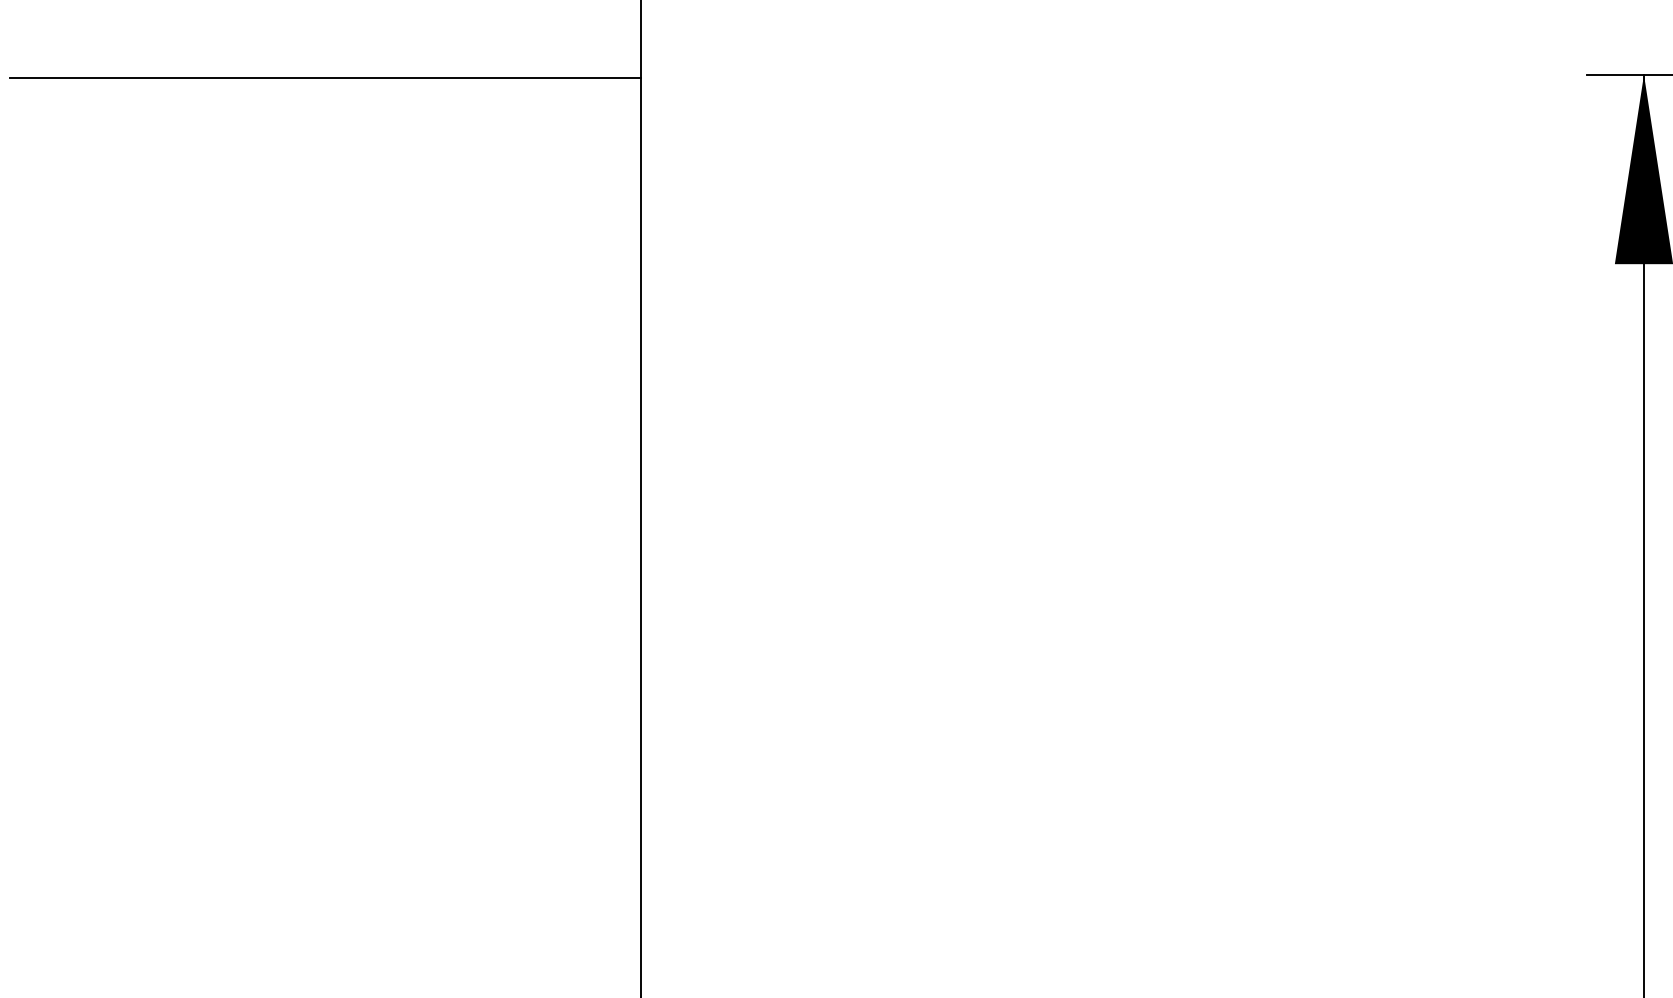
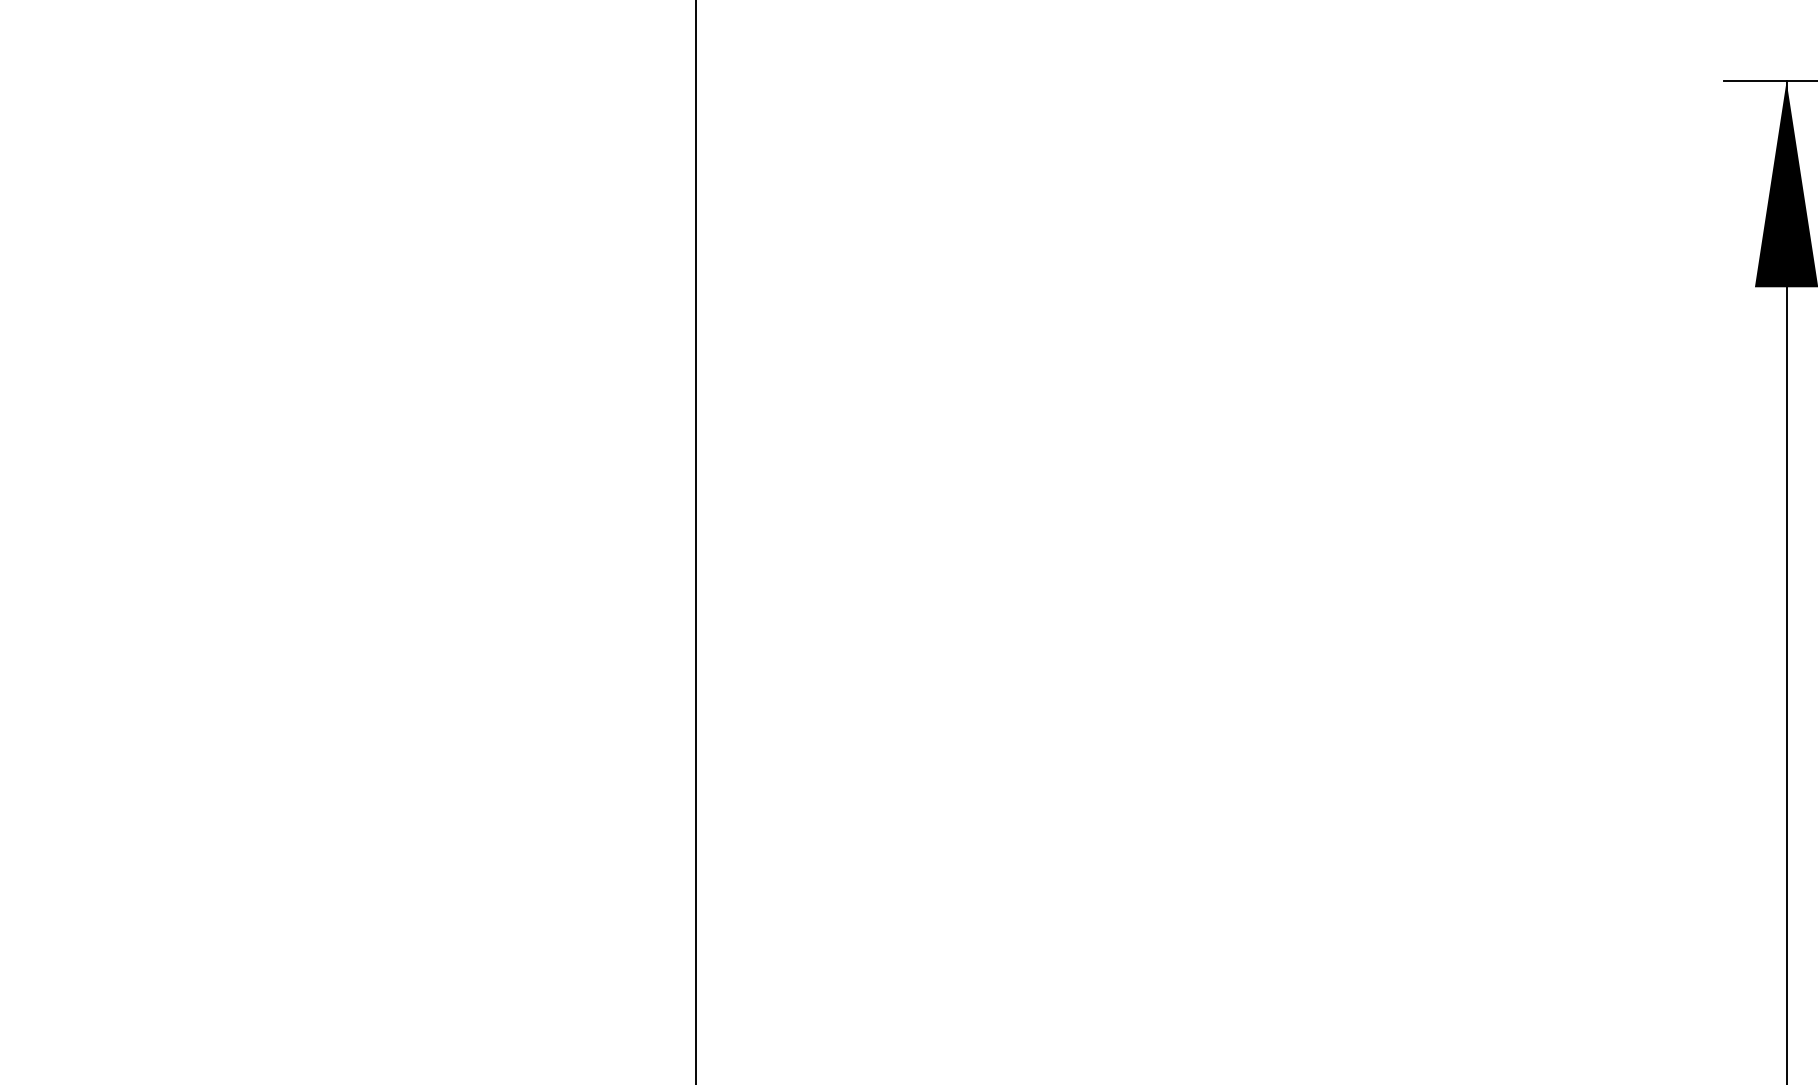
line: (324, 78) -> (352, 85), removed

